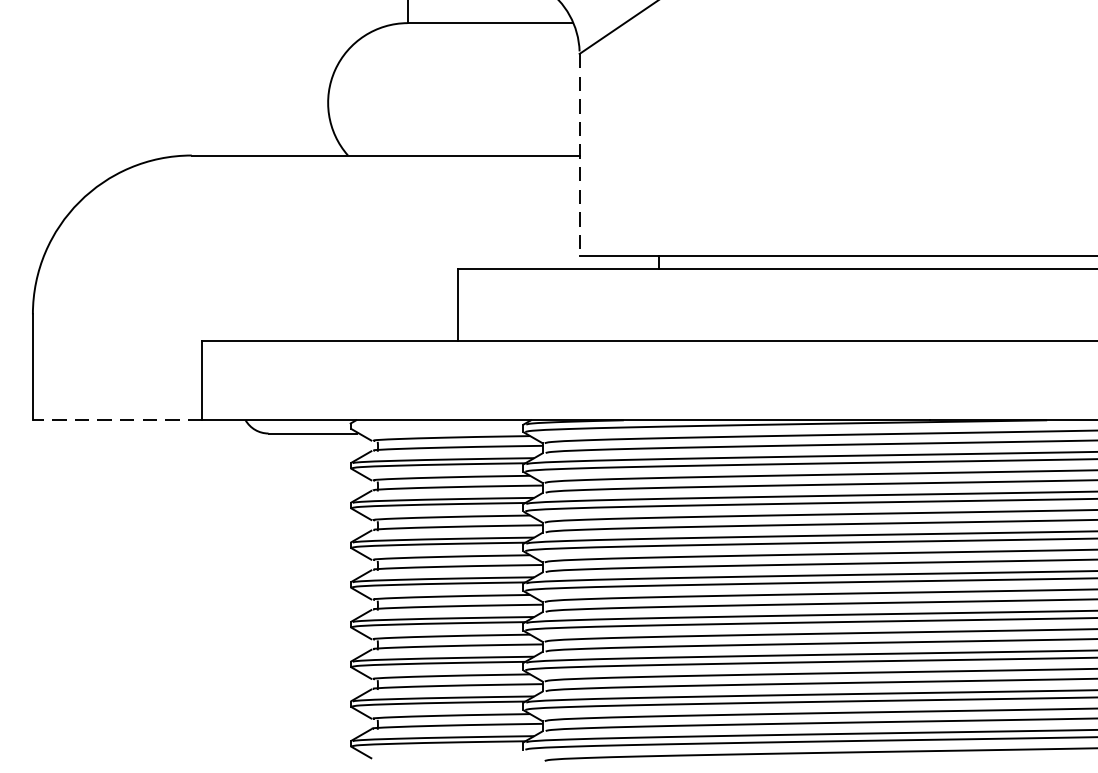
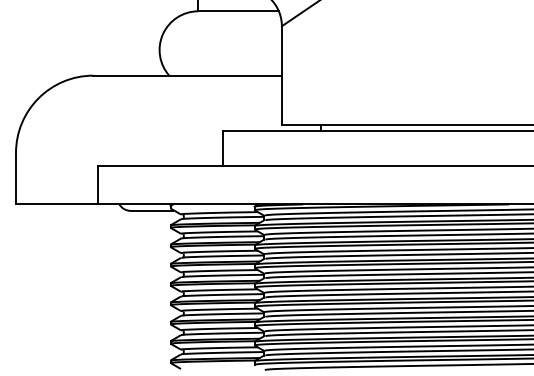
line: (578, 155) -> (281, 75), dashed -> solid
line: (116, 420) -> (56, 204), dashed -> solid

